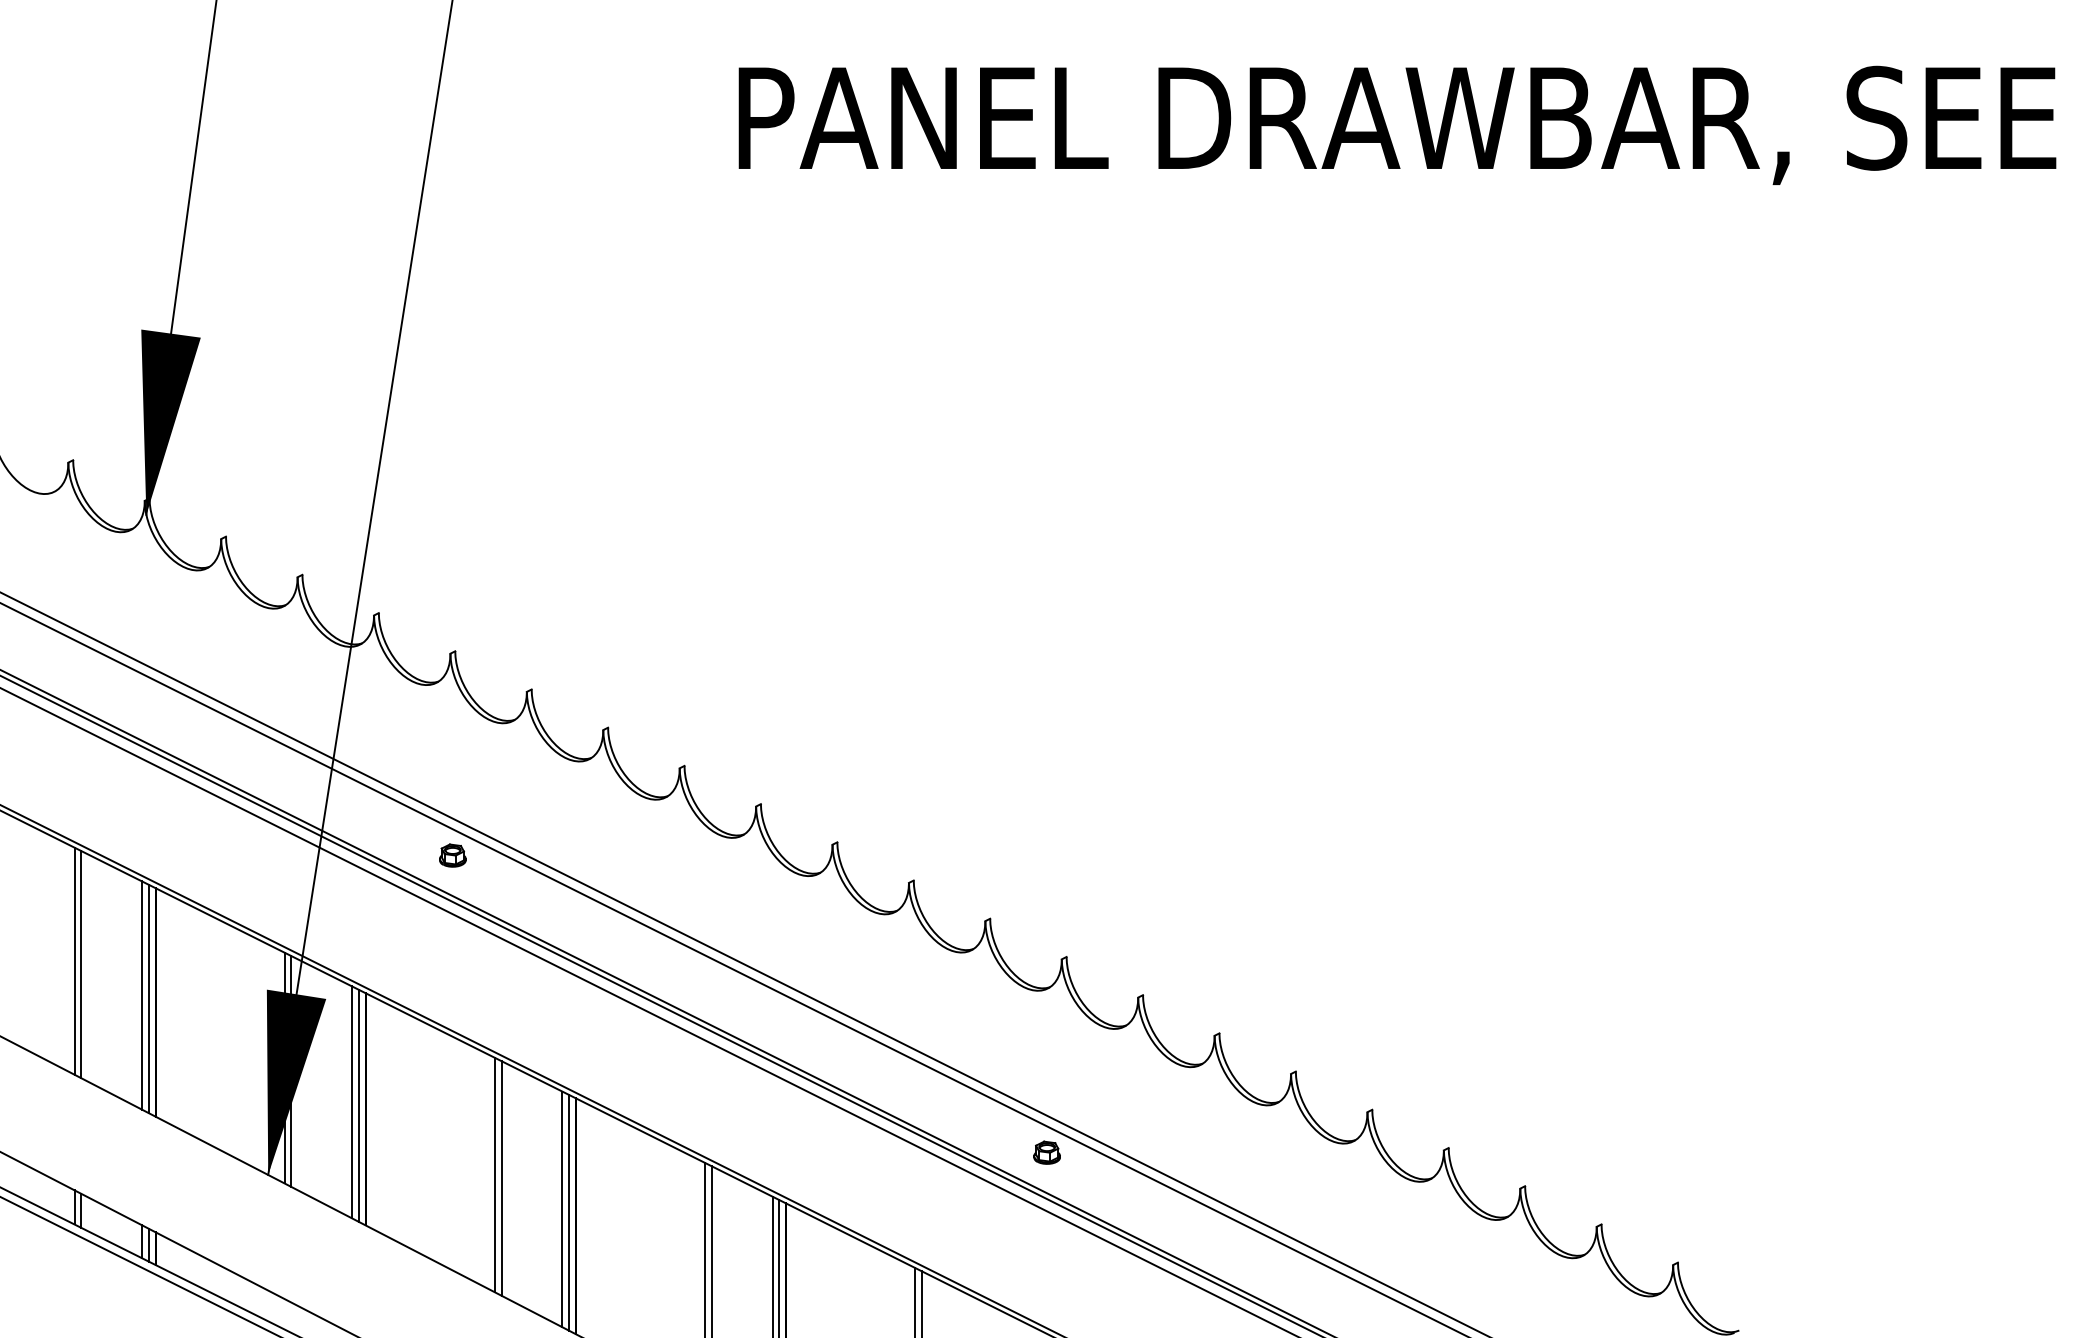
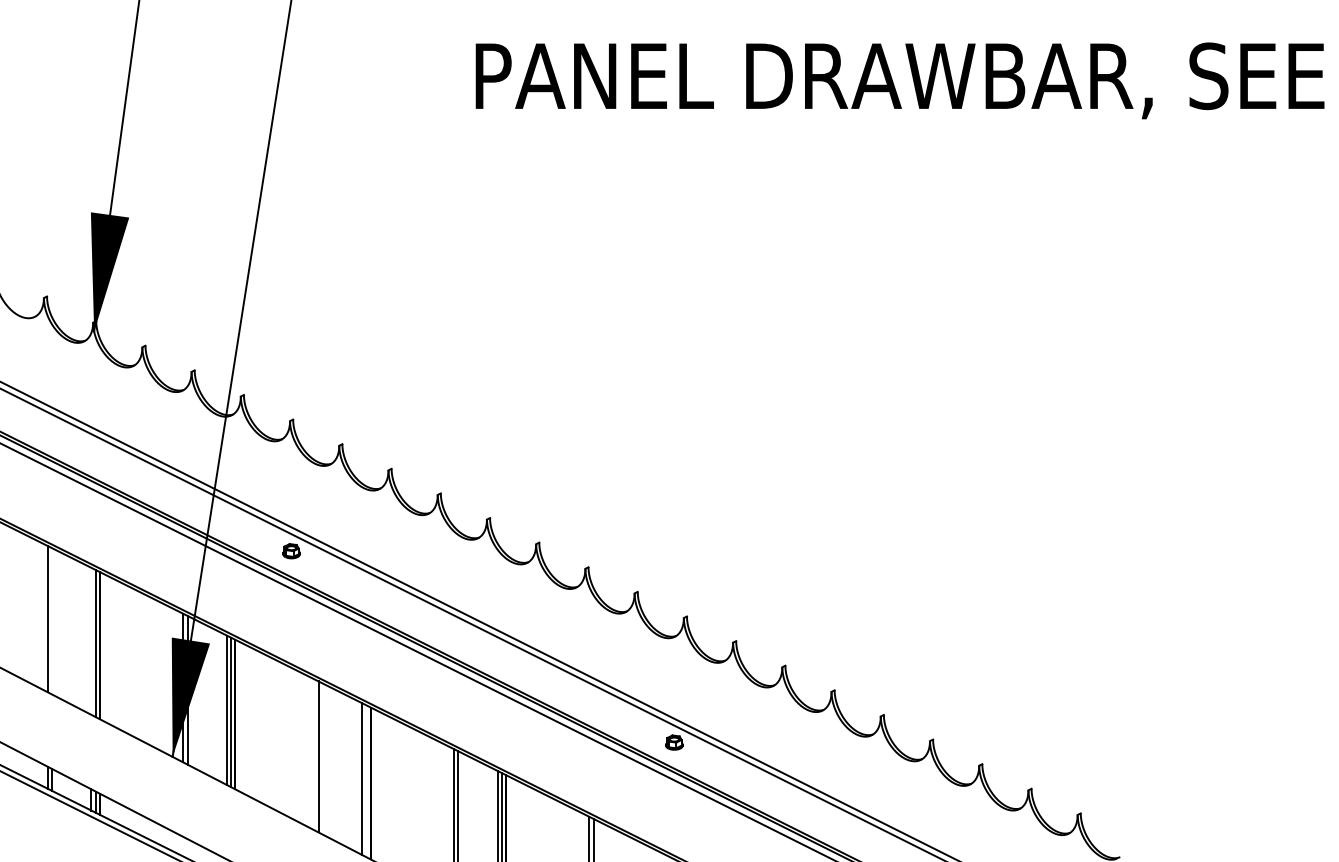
line: (81, 964) -> (52, 621), removed
line: (142, 994) -> (91, 640), removed
line: (500, 1177) -> (322, 758), removed
line: (569, 1213) -> (366, 781), removed

